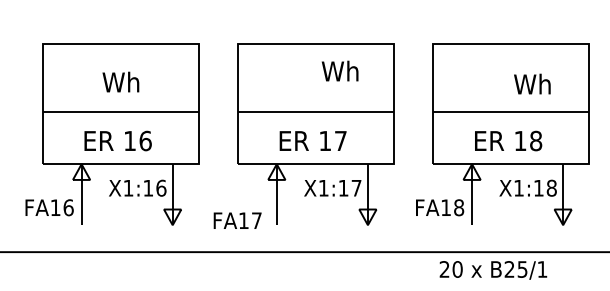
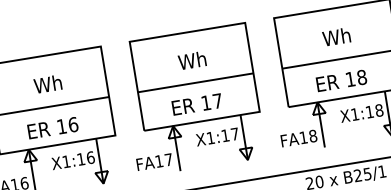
text: (339, 70) -> (191, 60), moved
text: (532, 83) -> (336, 36), moved
text: (237, 220) -> (154, 161), moved

